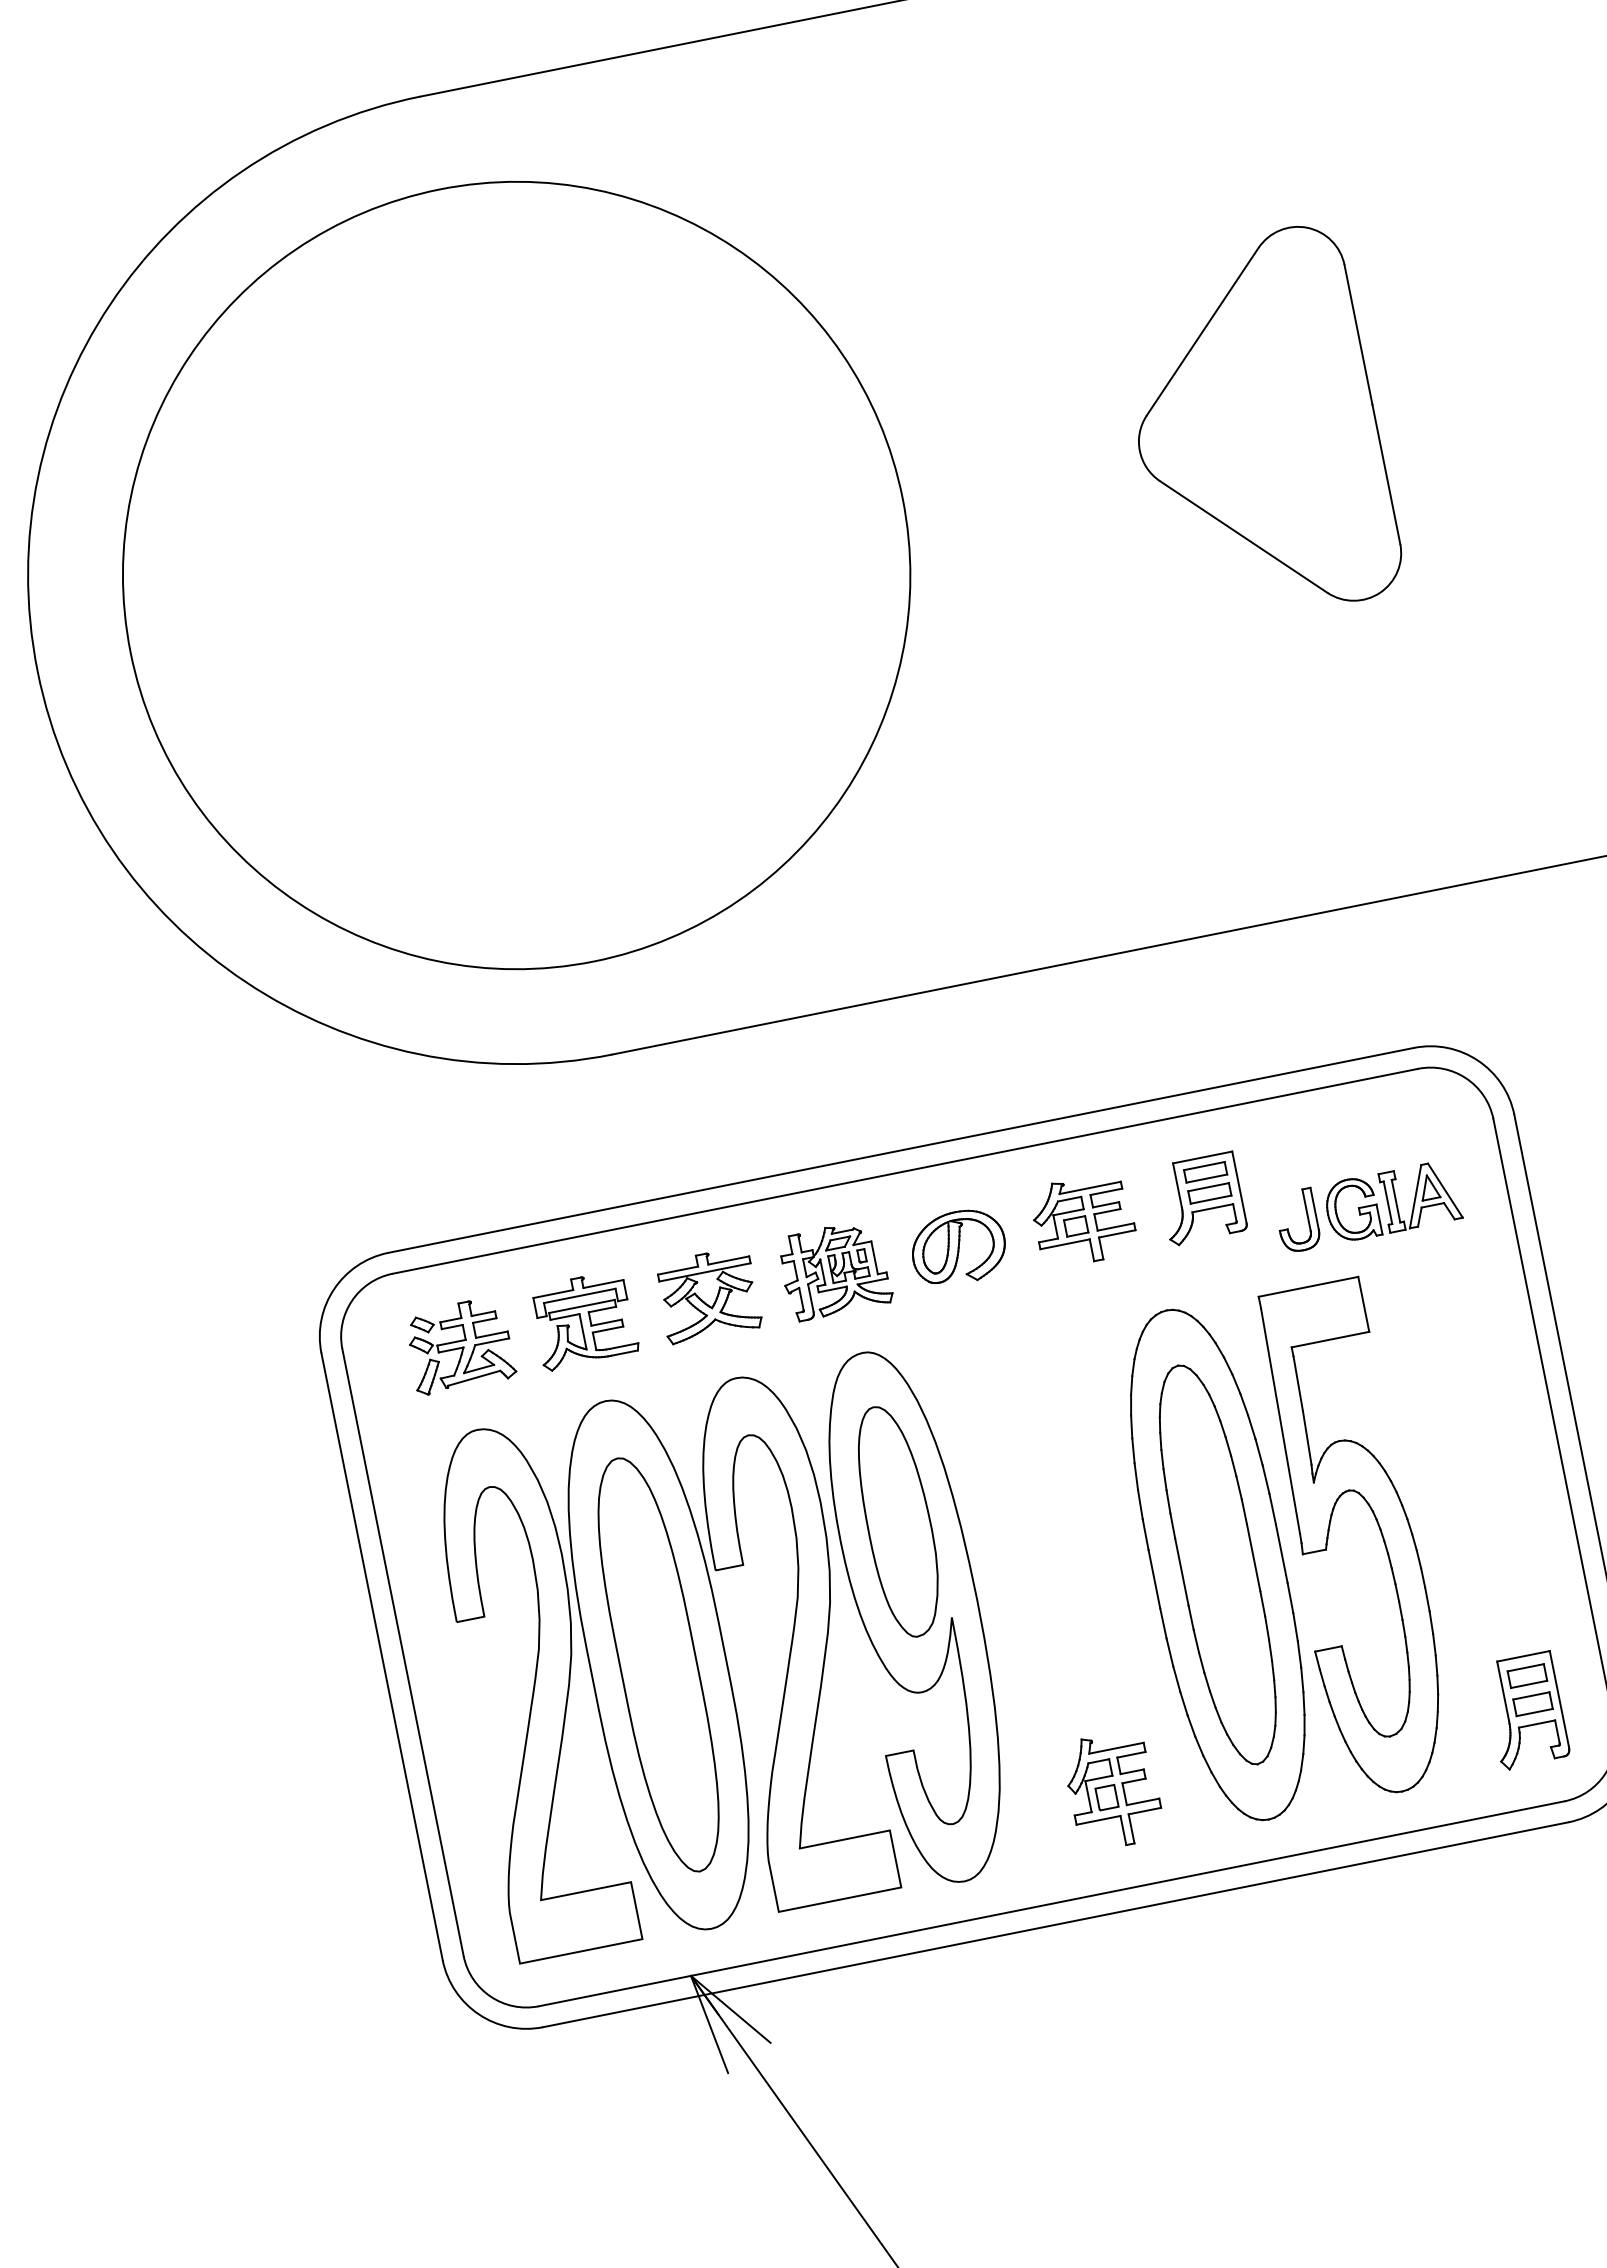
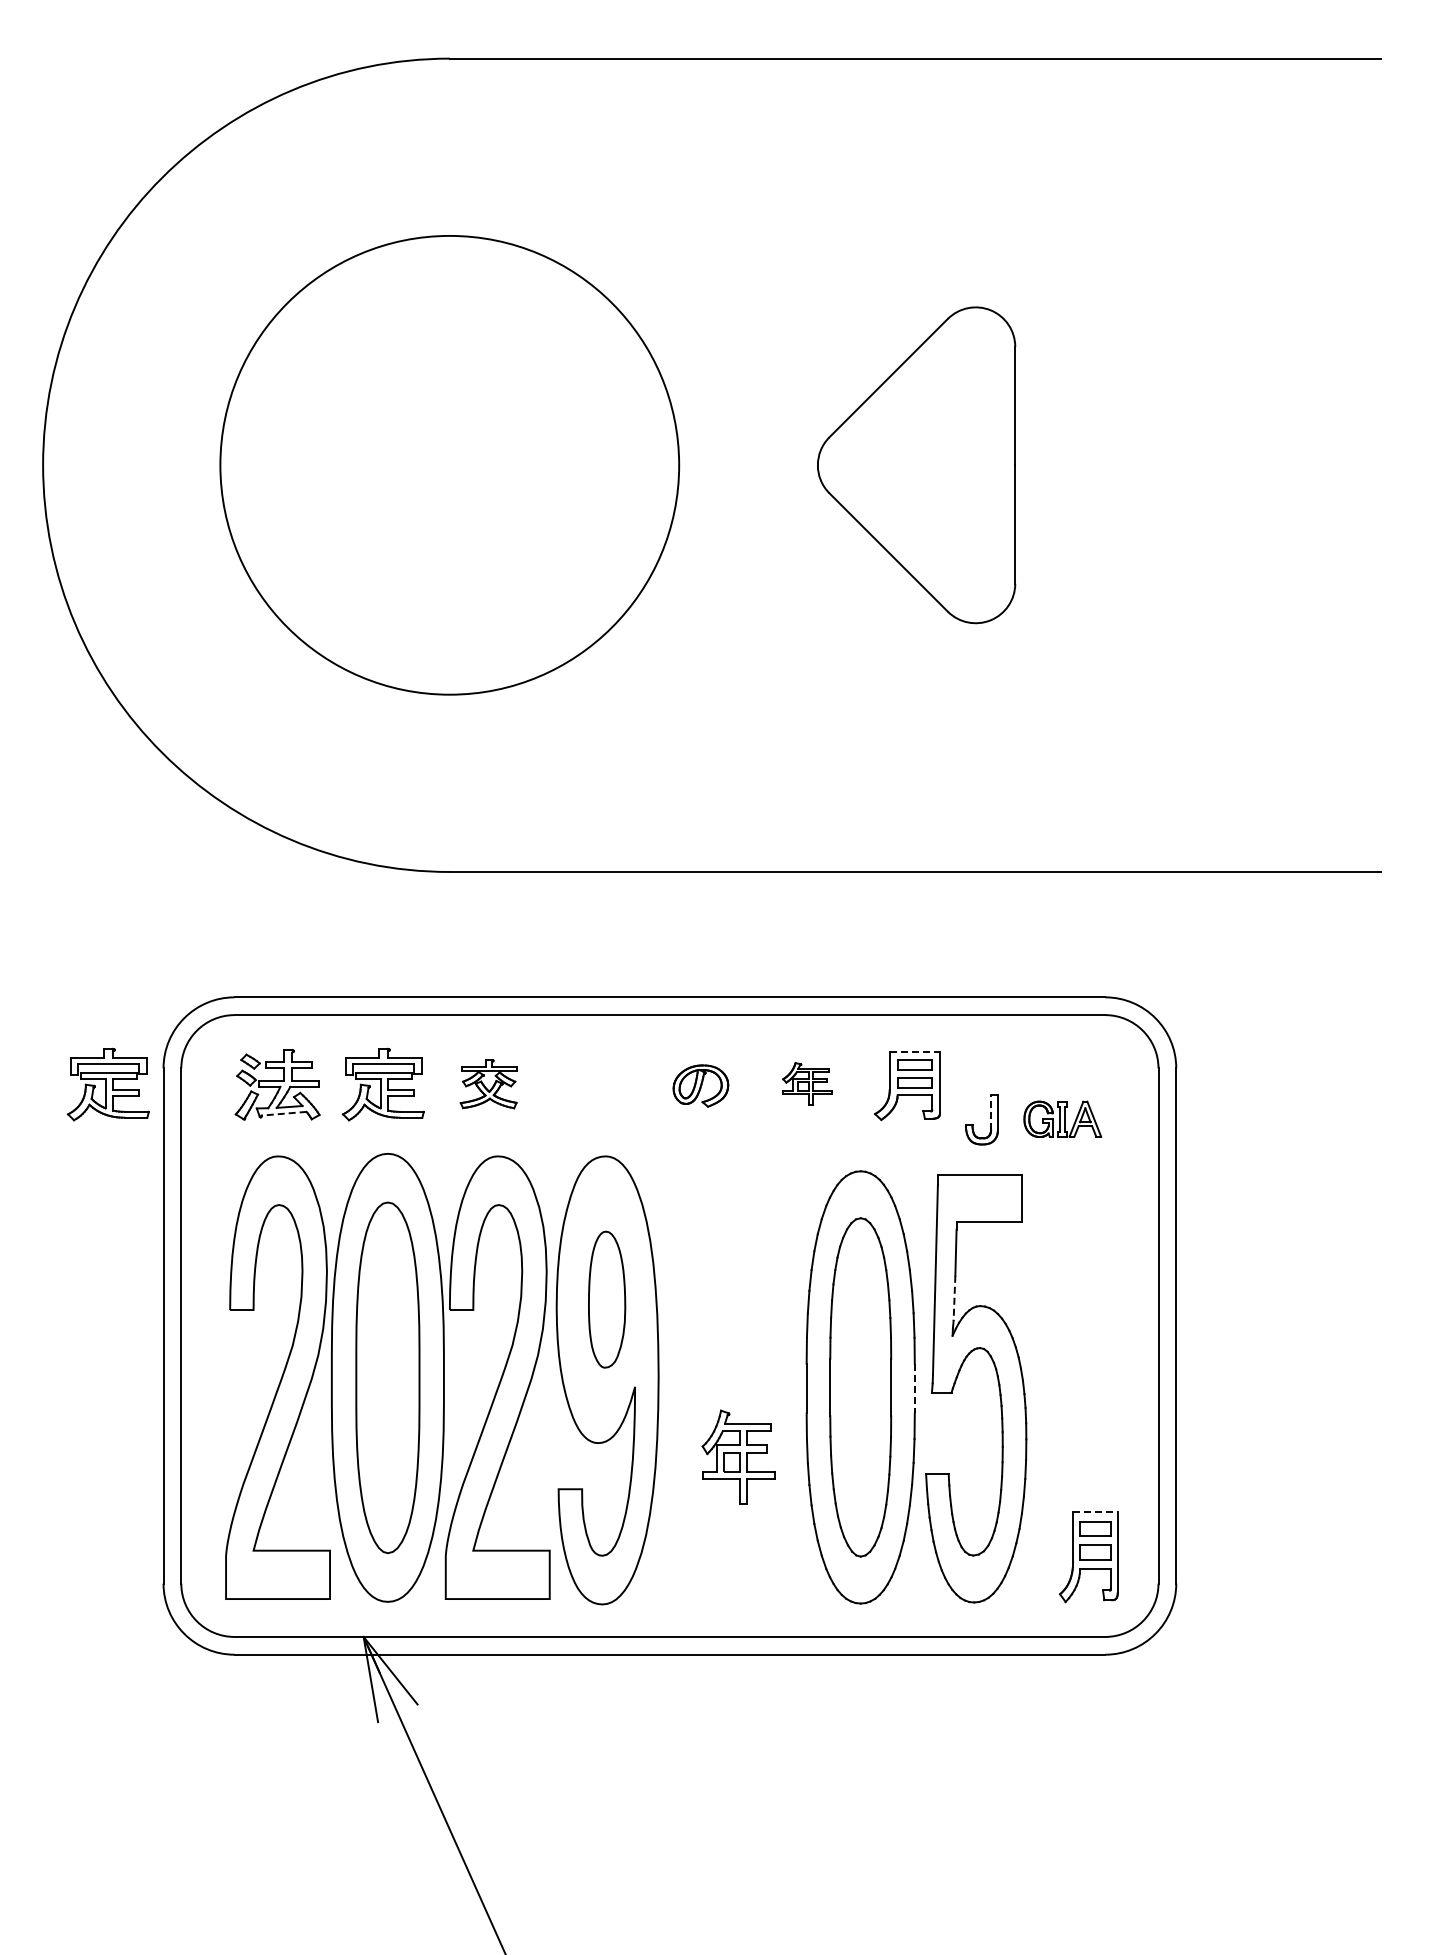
part: (1256, 427) -> (916, 465), moved
circle: (516, 575) -> (449, 465), size x0.7
line: (1203, 1157) -> (915, 1052), solid -> dashed
part: (1392, 1201) -> (1062, 1119), size x0.7
line: (1307, 1210) -> (991, 1112), solid -> dashed
part: (1083, 1219) -> (807, 1083), size x0.6
part: (957, 1247) -> (700, 1085), size x0.7
part: (835, 1270) -> (596, 1084), removed
part: (707, 1294) -> (488, 1083), size x0.7
line: (474, 1377) -> (284, 1113), solid -> dashed
part: (260, 1385) -> (108, 1084), added
line: (1307, 1438) -> (954, 1298), solid -> dashed
part: (897, 1521) -> (606, 1299), size x0.7
line: (1281, 1553) -> (914, 1388), solid -> dashed
line: (1523, 1655) -> (1095, 1511), solid -> dashed
part: (1112, 1789) -> (738, 1456), moved

